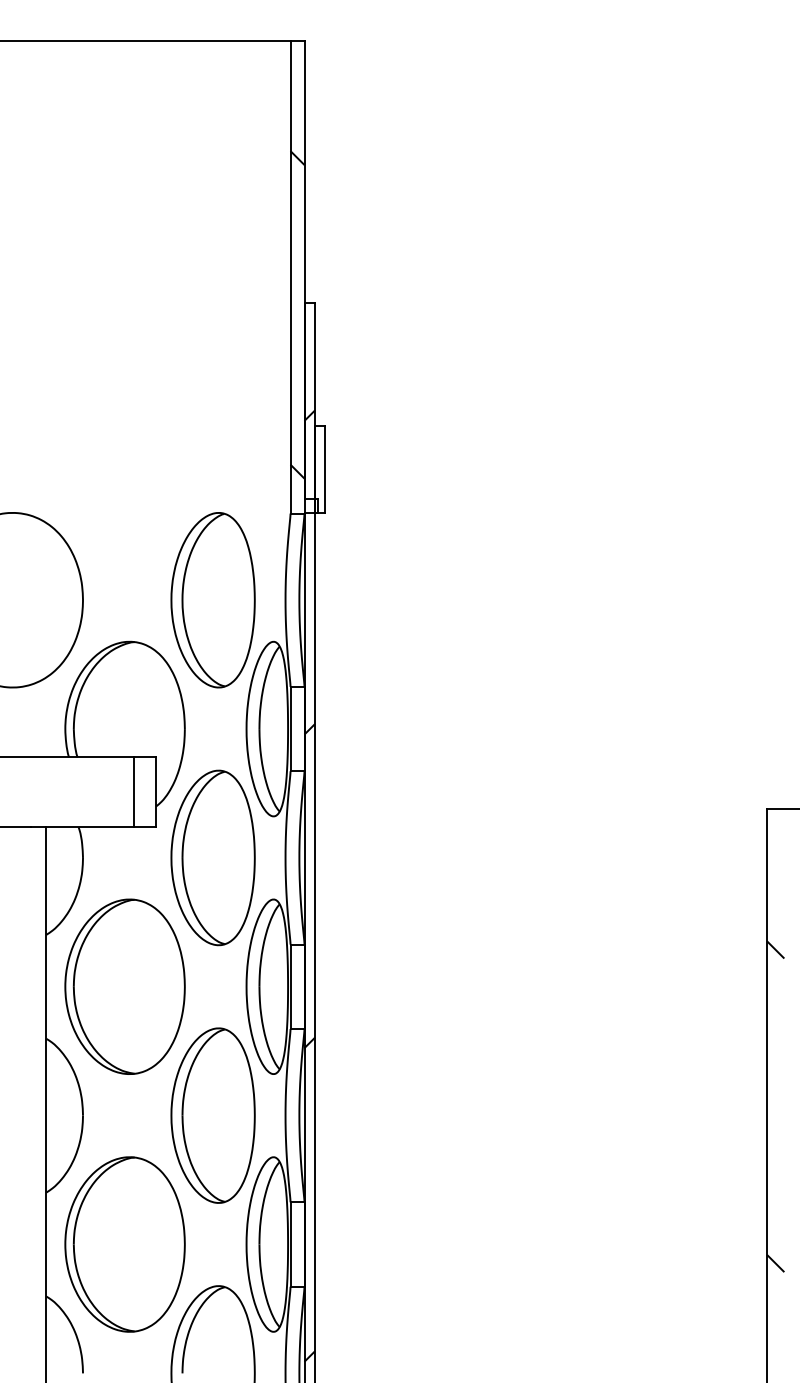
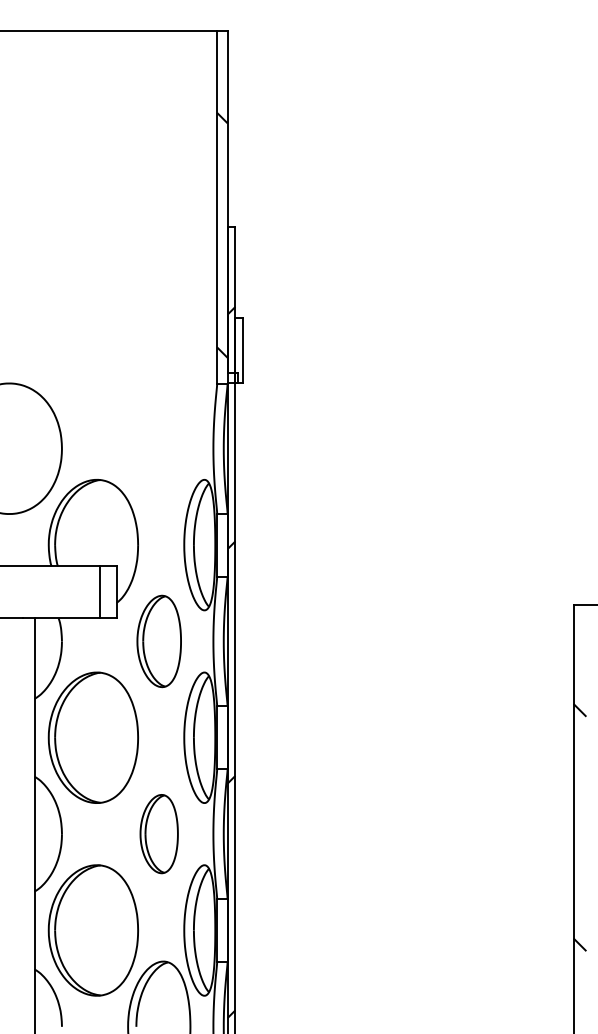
part: (212, 600) -> (158, 448), removed
part: (212, 857) -> (158, 641), size x0.7
part: (212, 1115) -> (158, 834), size x0.6

